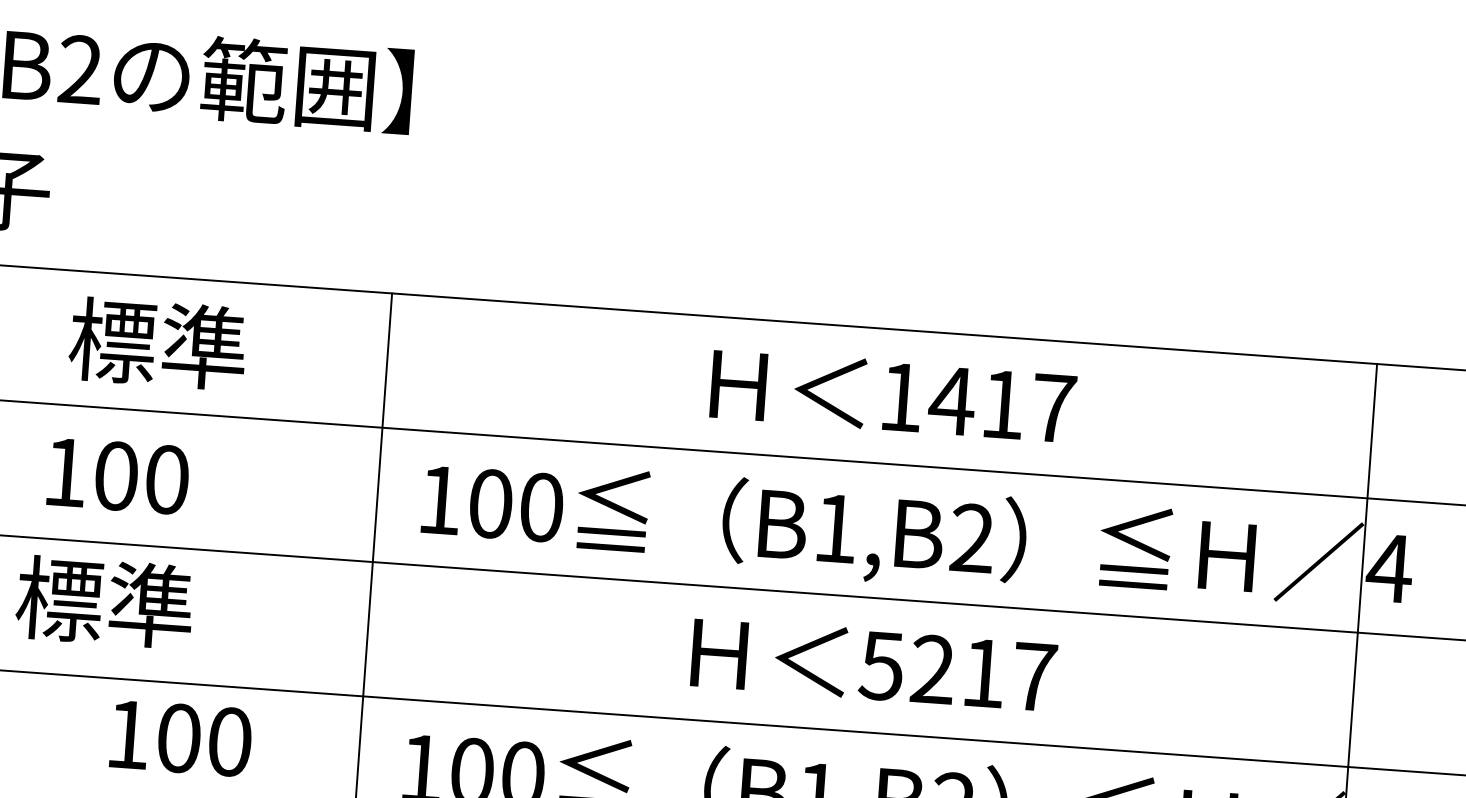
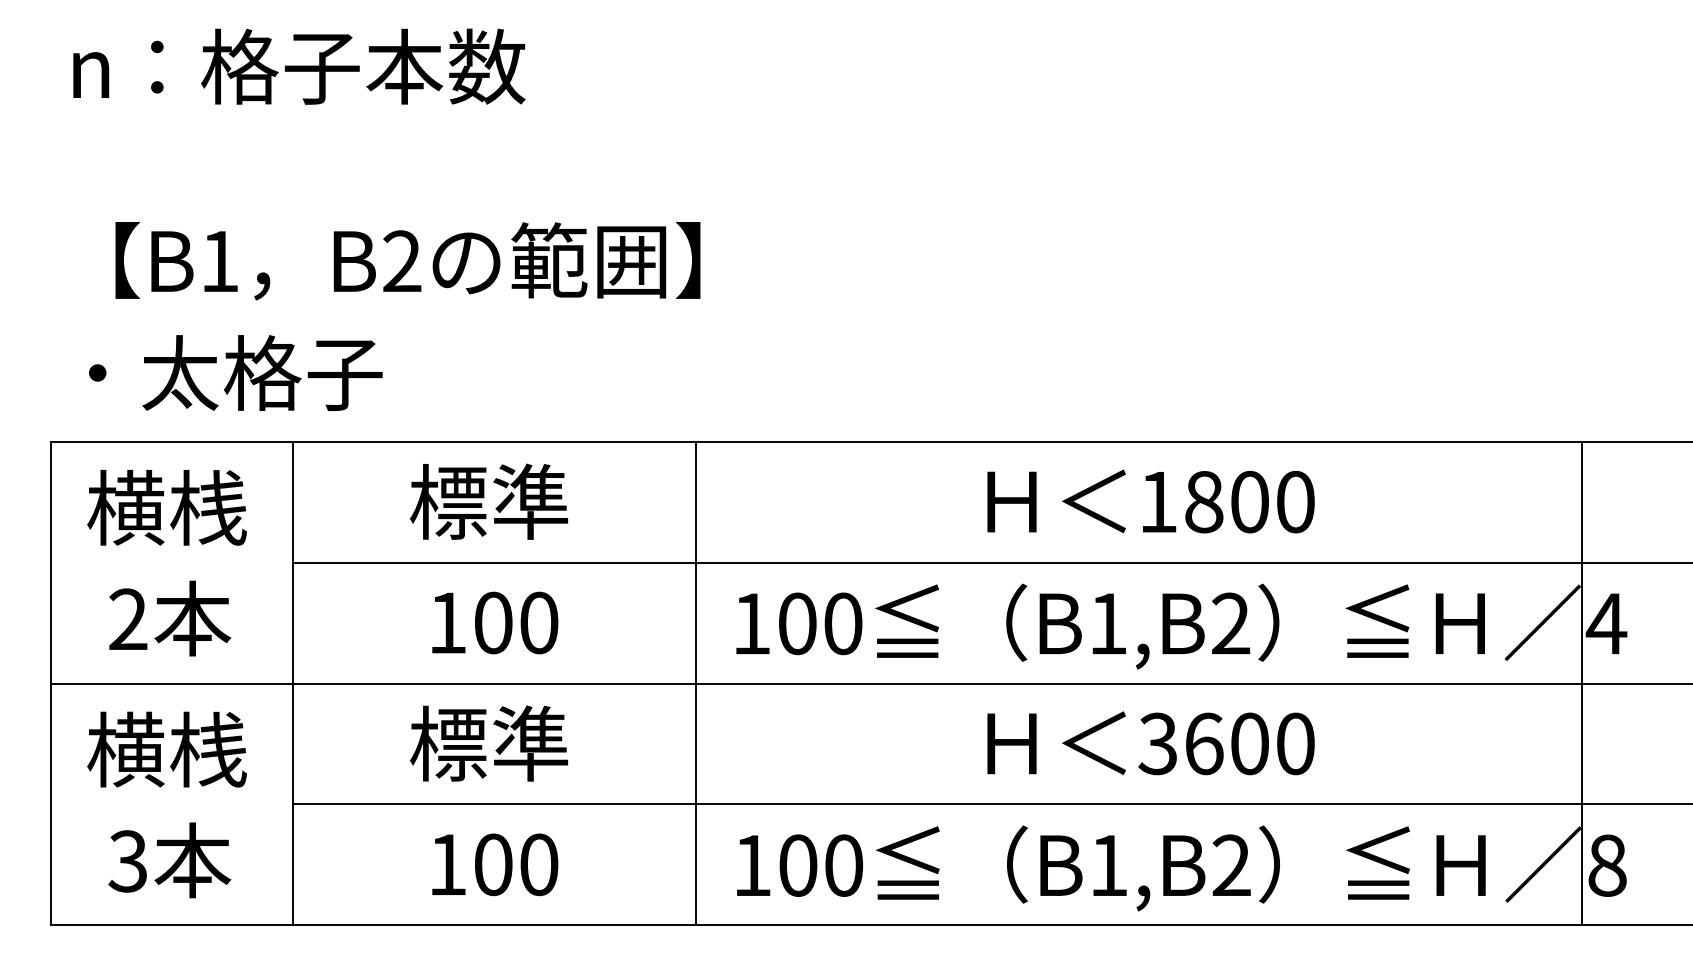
text: (1001, 403) -> (1248, 501), 1417 -> 1800
text: (118, 475) -> (495, 622), moved
text: (105, 602) -> (489, 743), moved
text: (957, 670) -> (1226, 743), 5217 -> 3600
text: (181, 738) -> (495, 864), moved

